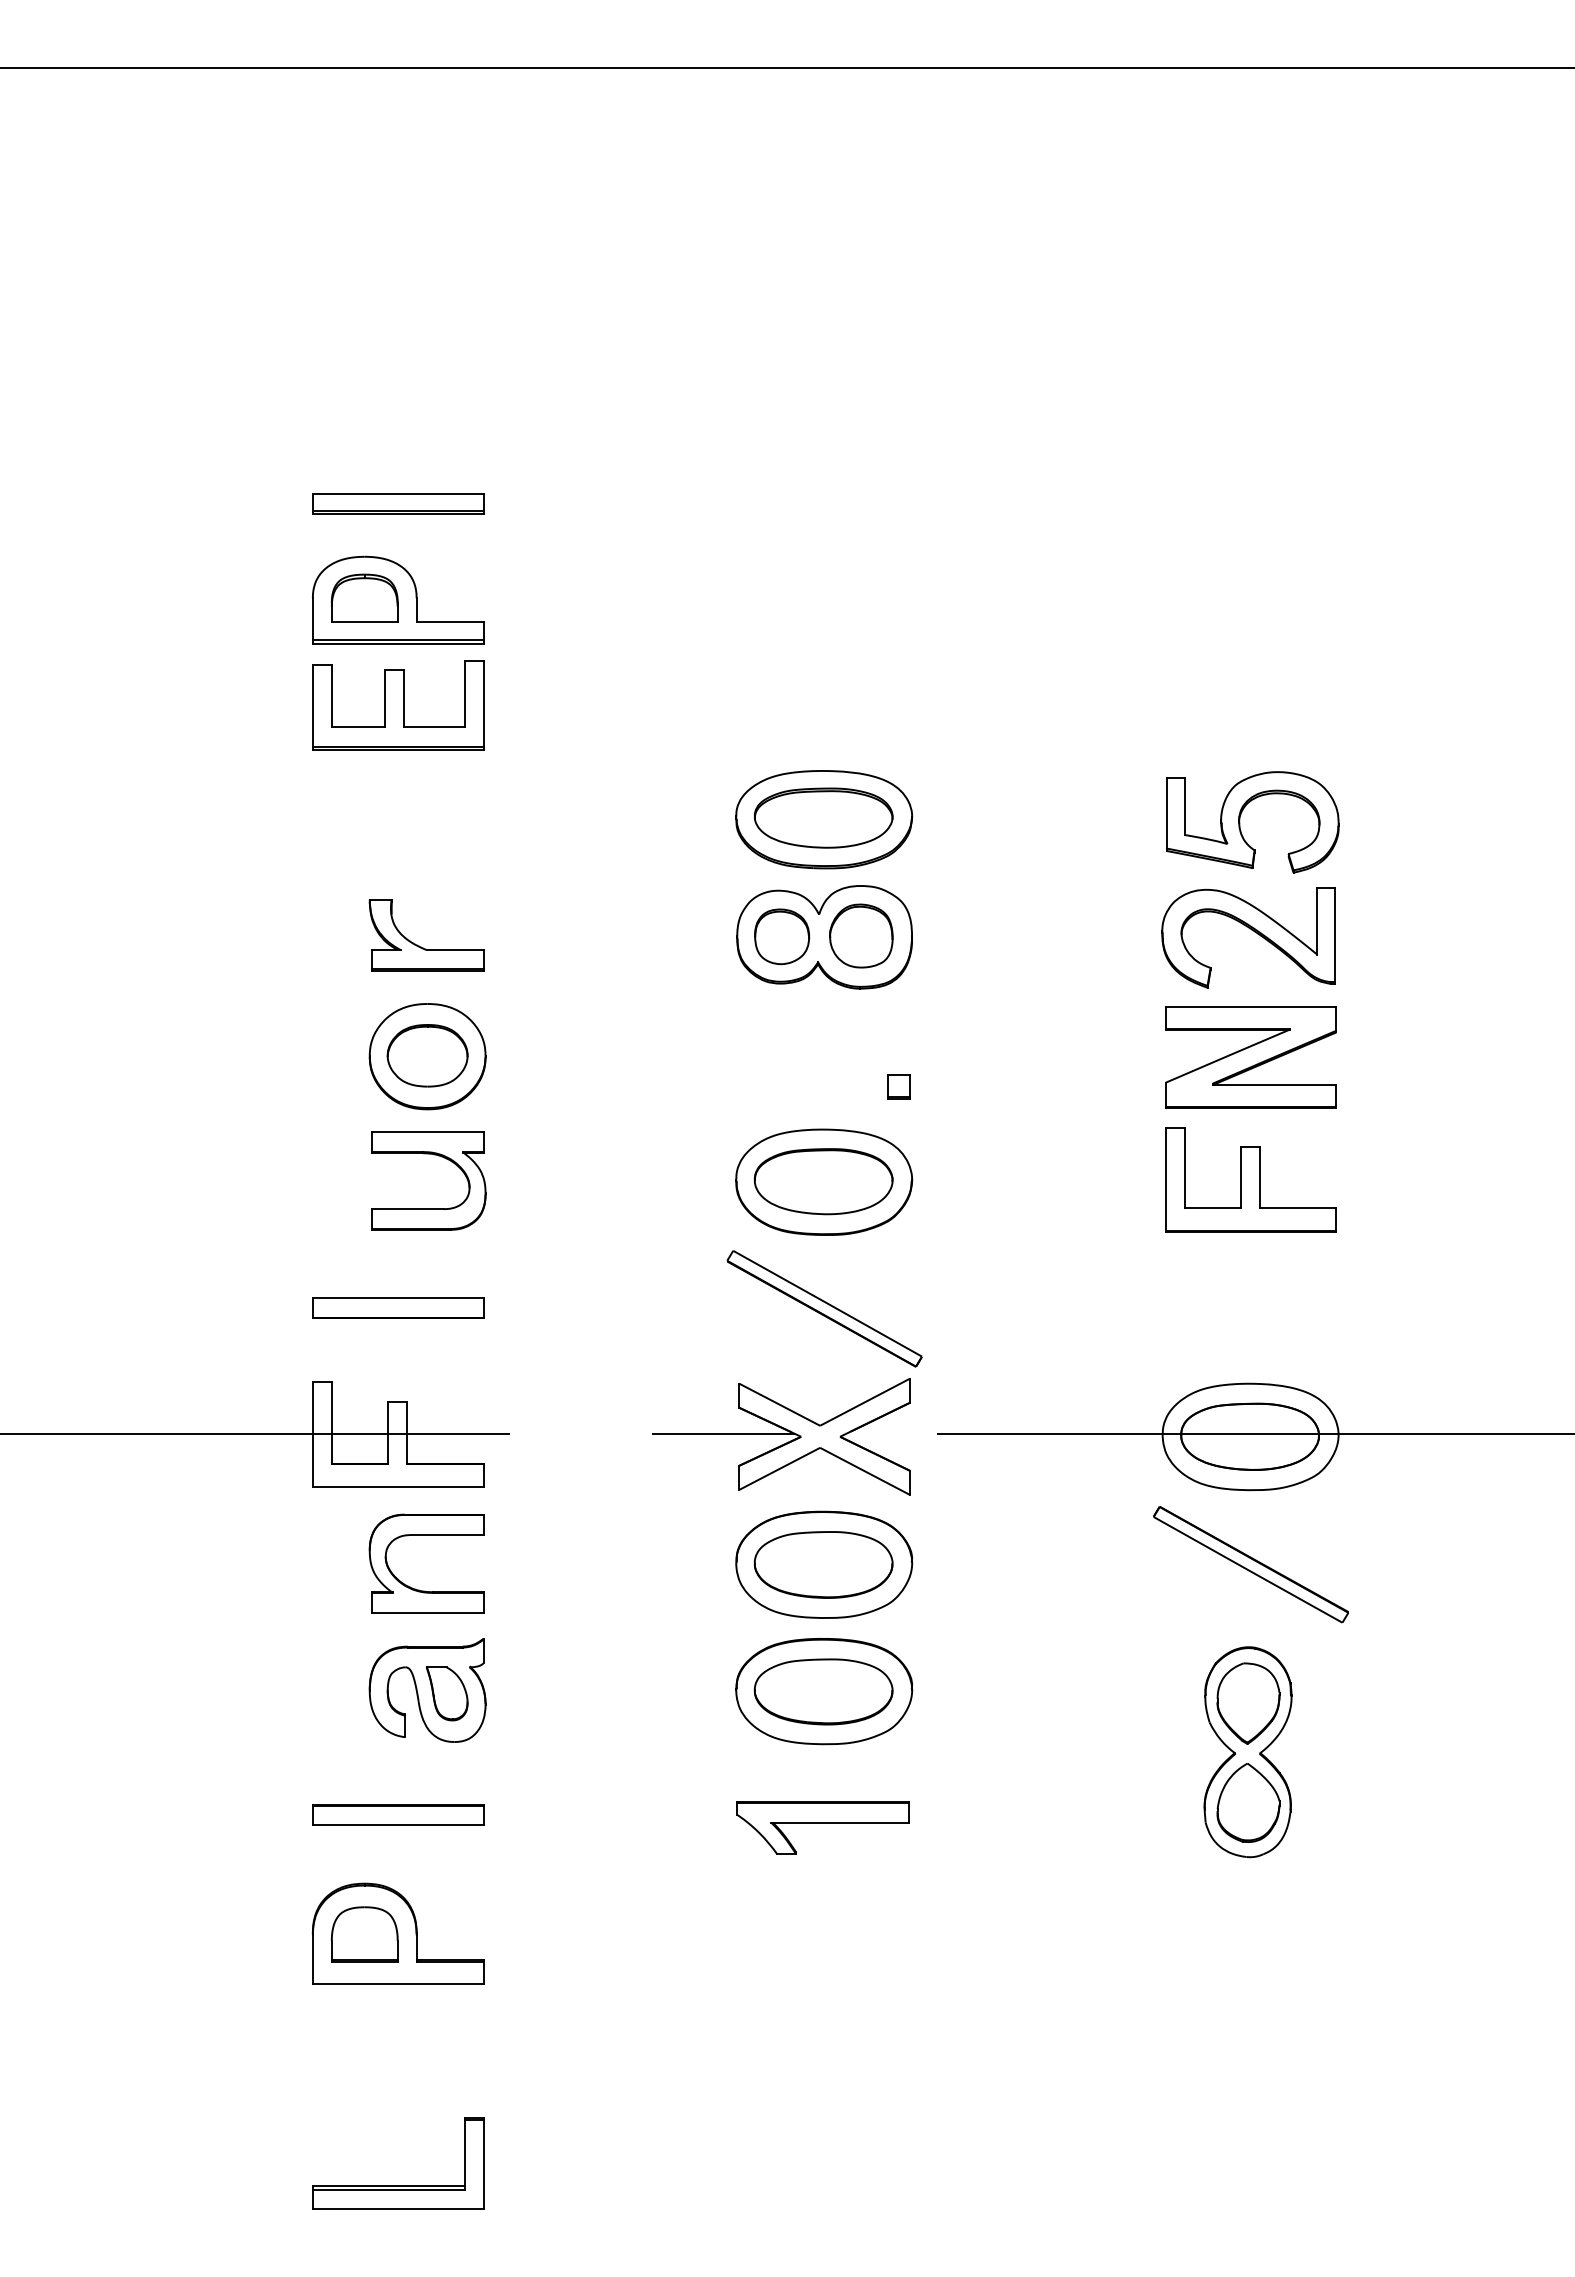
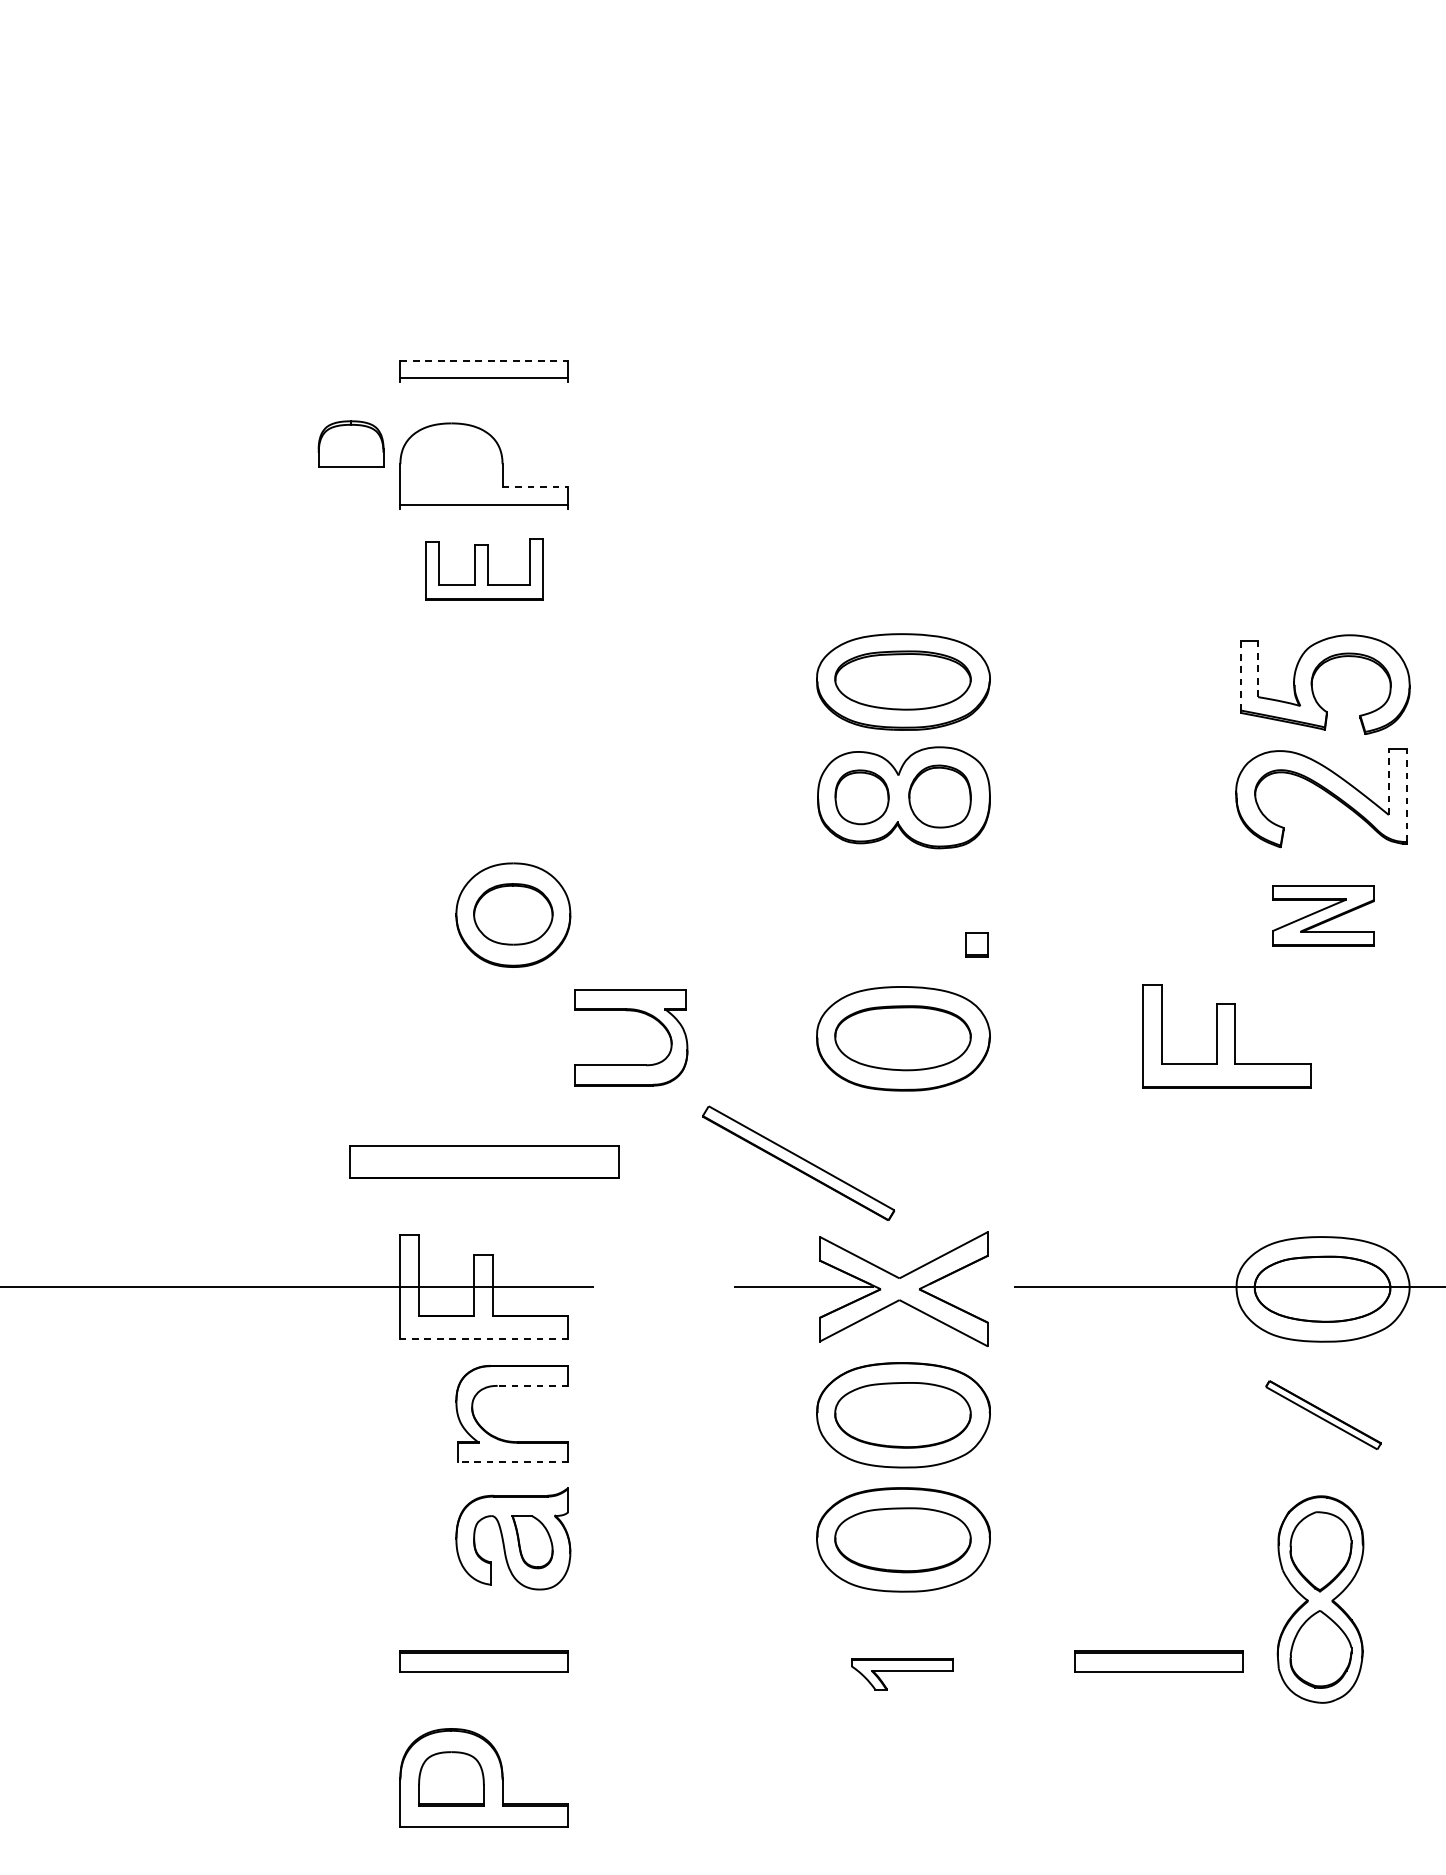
line: (398, 493) -> (484, 361), solid -> dashed
line: (397, 514) -> (483, 381), removed
part: (364, 597) -> (350, 443), moved
line: (450, 621) -> (535, 487), solid -> dashed
line: (397, 643) -> (483, 508), removed
part: (398, 705) -> (484, 569), size x0.7
line: (1184, 806) -> (1258, 669), solid -> dashed
line: (1166, 812) -> (1240, 674), solid -> dashed
line: (1317, 920) -> (1388, 781), solid -> dashed
line: (1335, 934) -> (1406, 795), solid -> dashed
part: (421, 946) -> (507, 806), removed
part: (1250, 1057) -> (1322, 916), size x0.6
part: (434, 1155) -> (637, 1012), moved
part: (1250, 1179) -> (1226, 1036), moved
part: (398, 1307) -> (484, 1162), size x1.6
part: (824, 1308) -> (798, 1163), moved
line: (397, 1486) -> (483, 1338), solid -> dashed
line: (447, 1534) -> (532, 1385), solid -> dashed
part: (1250, 1564) -> (1322, 1414), size x0.6
line: (427, 1612) -> (513, 1462), solid -> dashed
part: (1084, 1814) -> (1159, 1660), added
part: (822, 1827) -> (901, 1673), size x0.6

